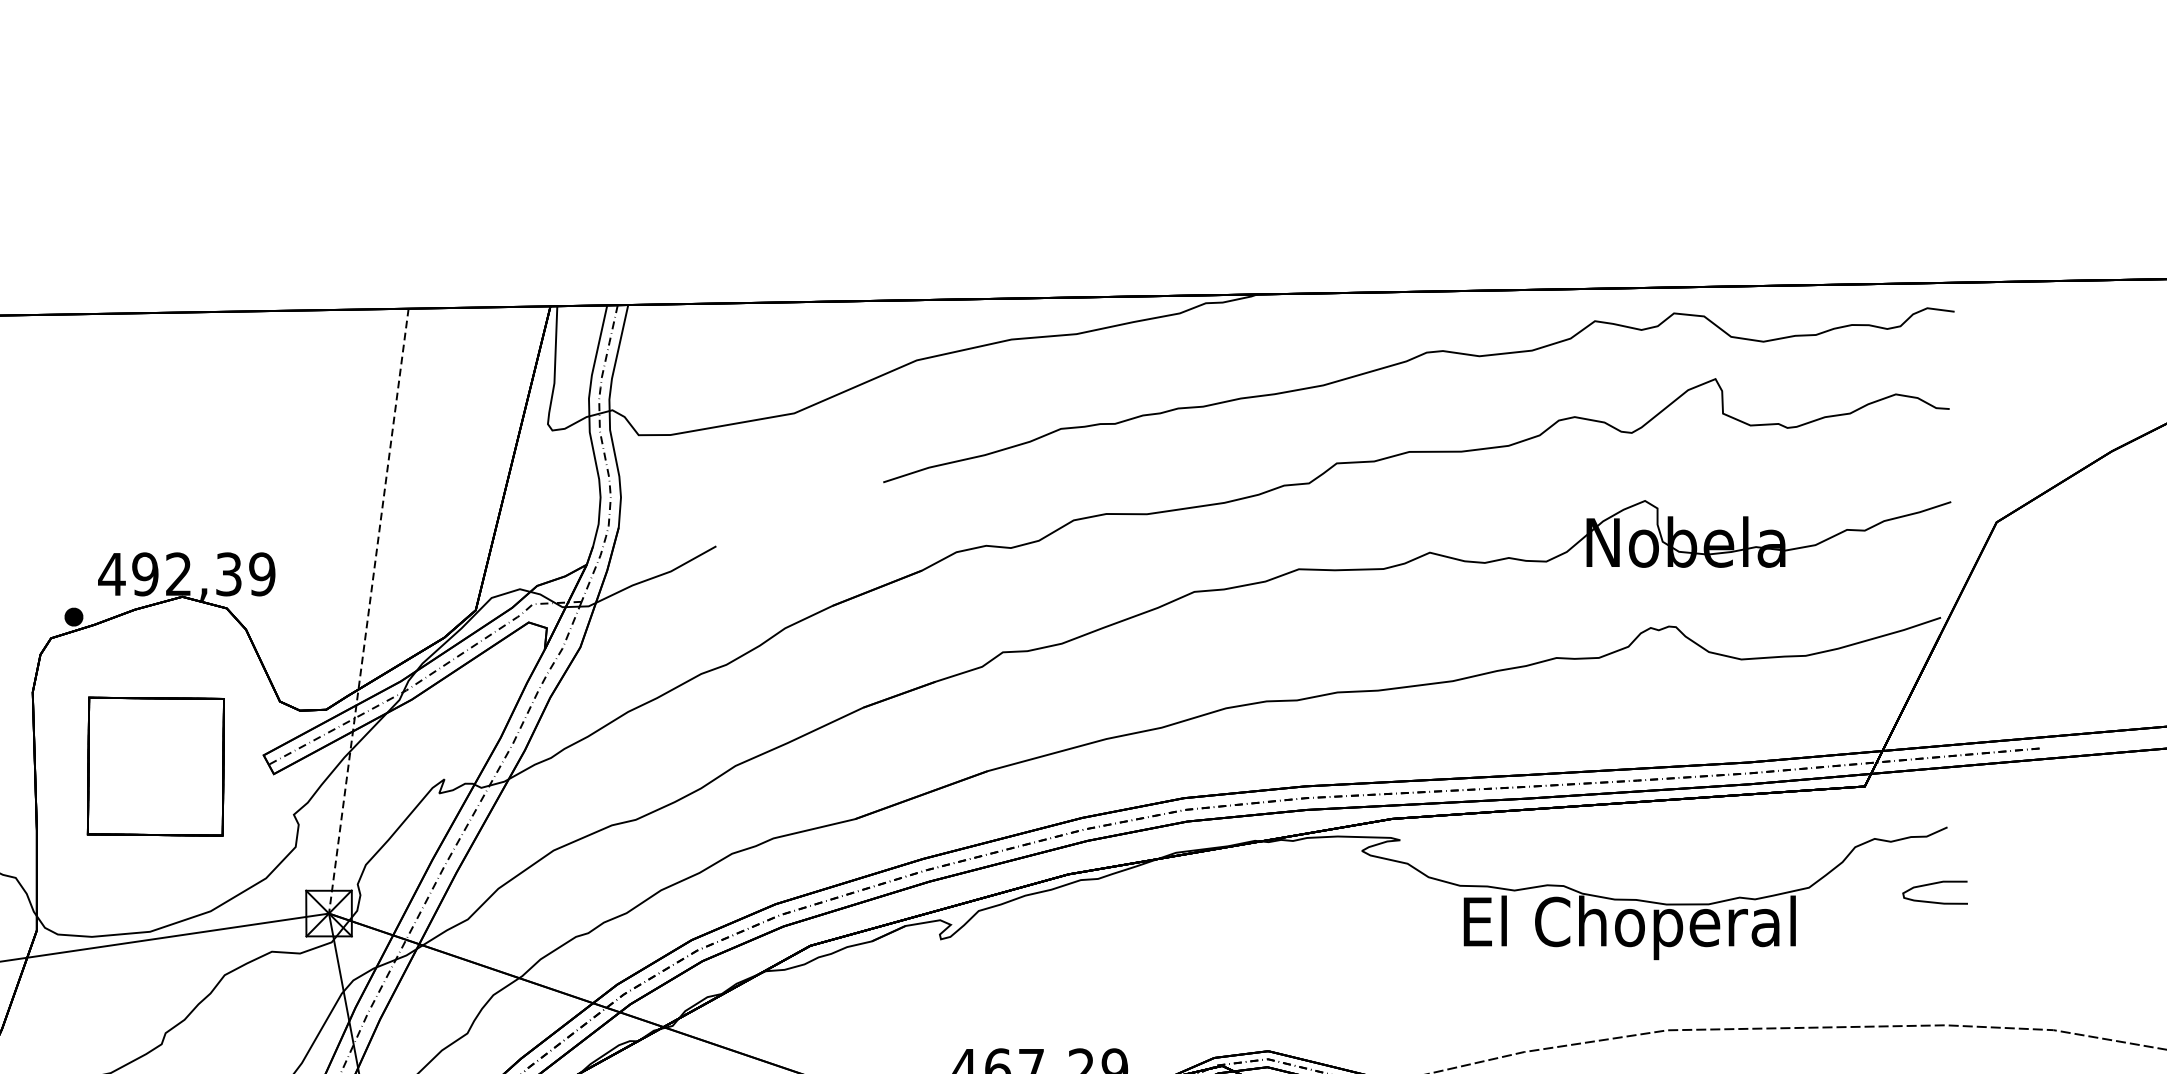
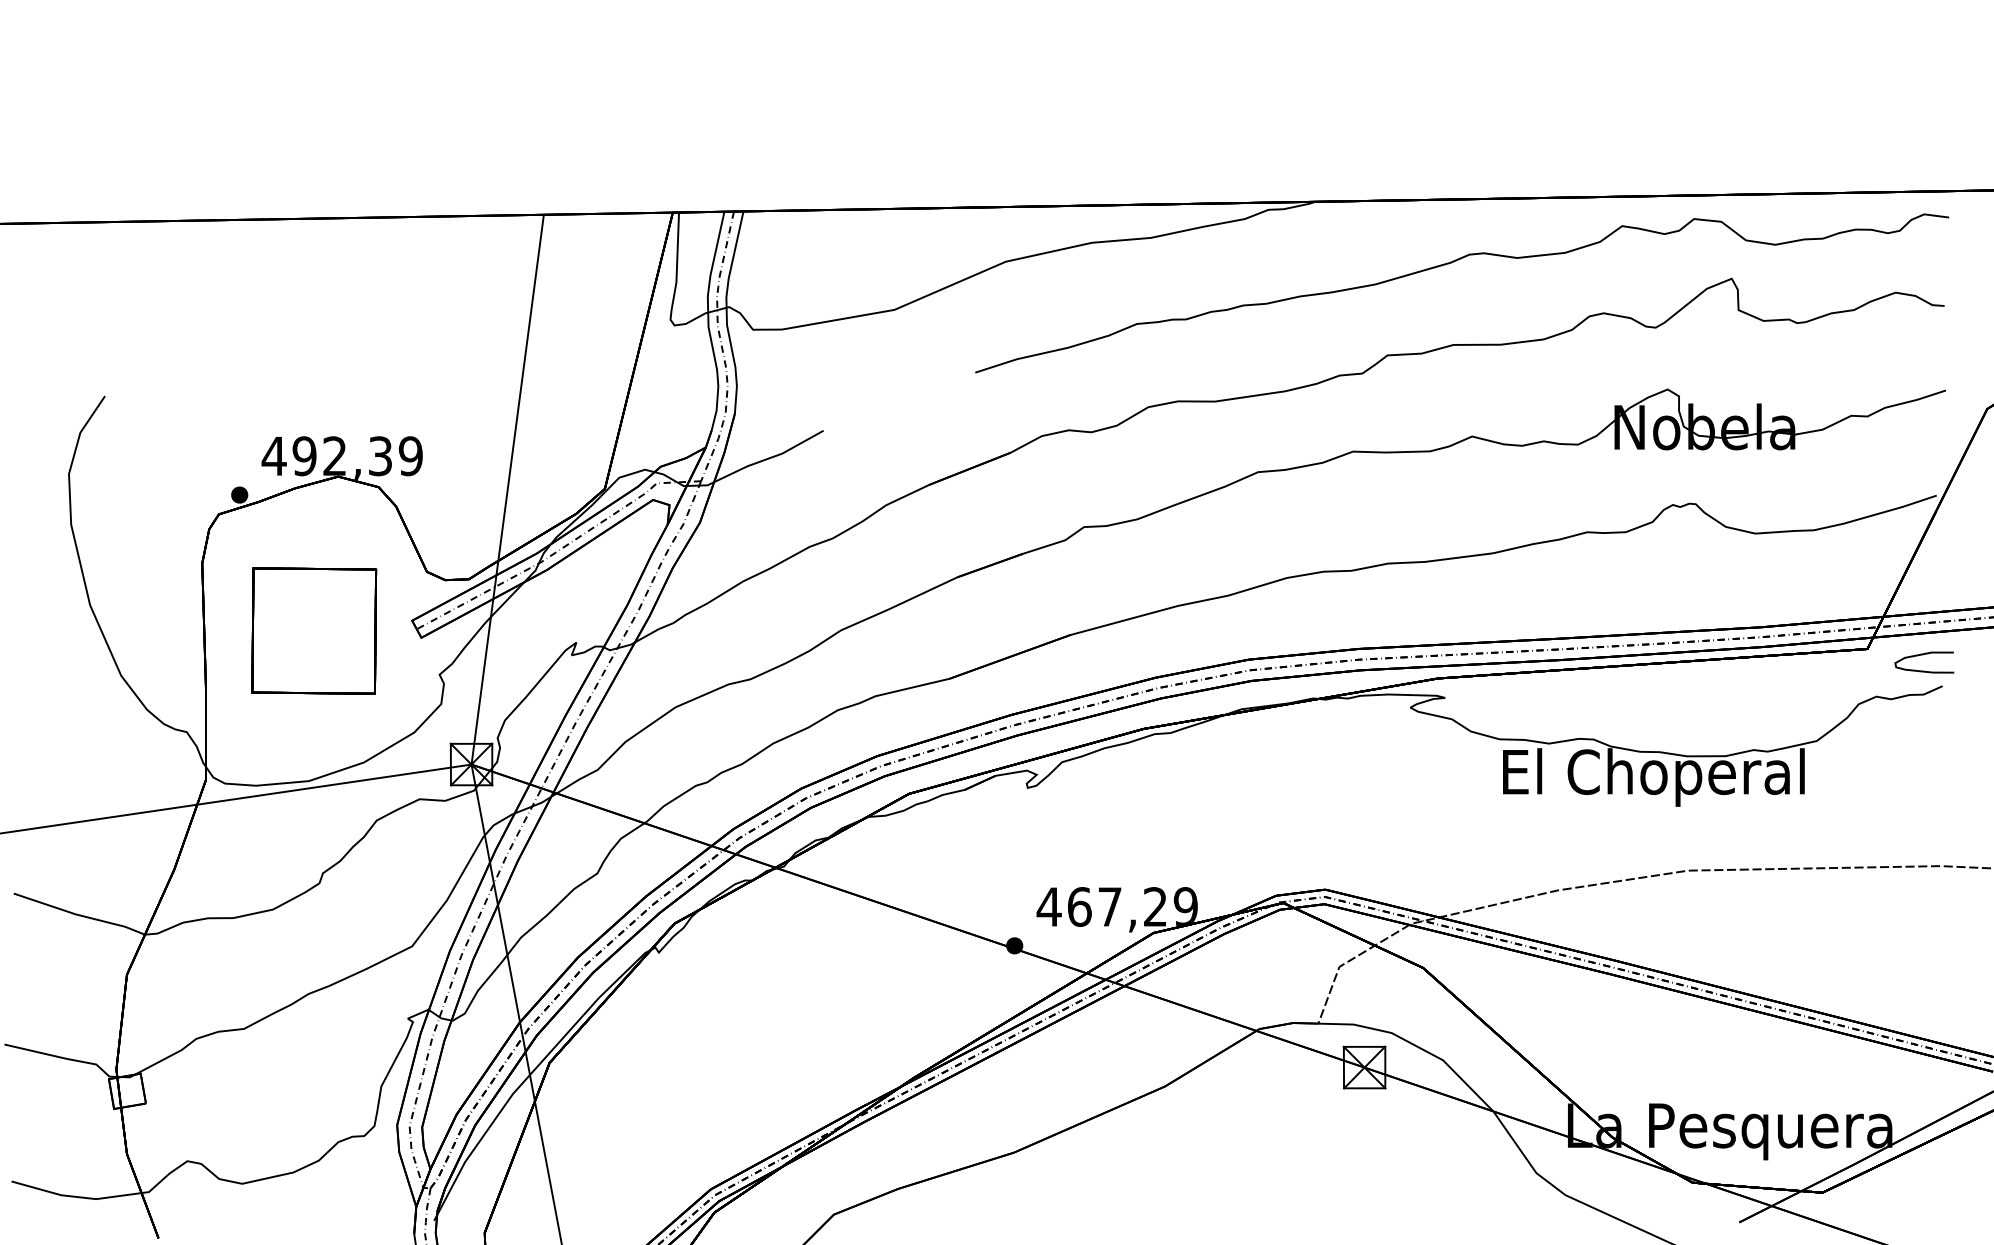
line: (368, 612) -> (507, 490), dashed -> solid
curve: (1934, 884) -> (1923, 655), moved

